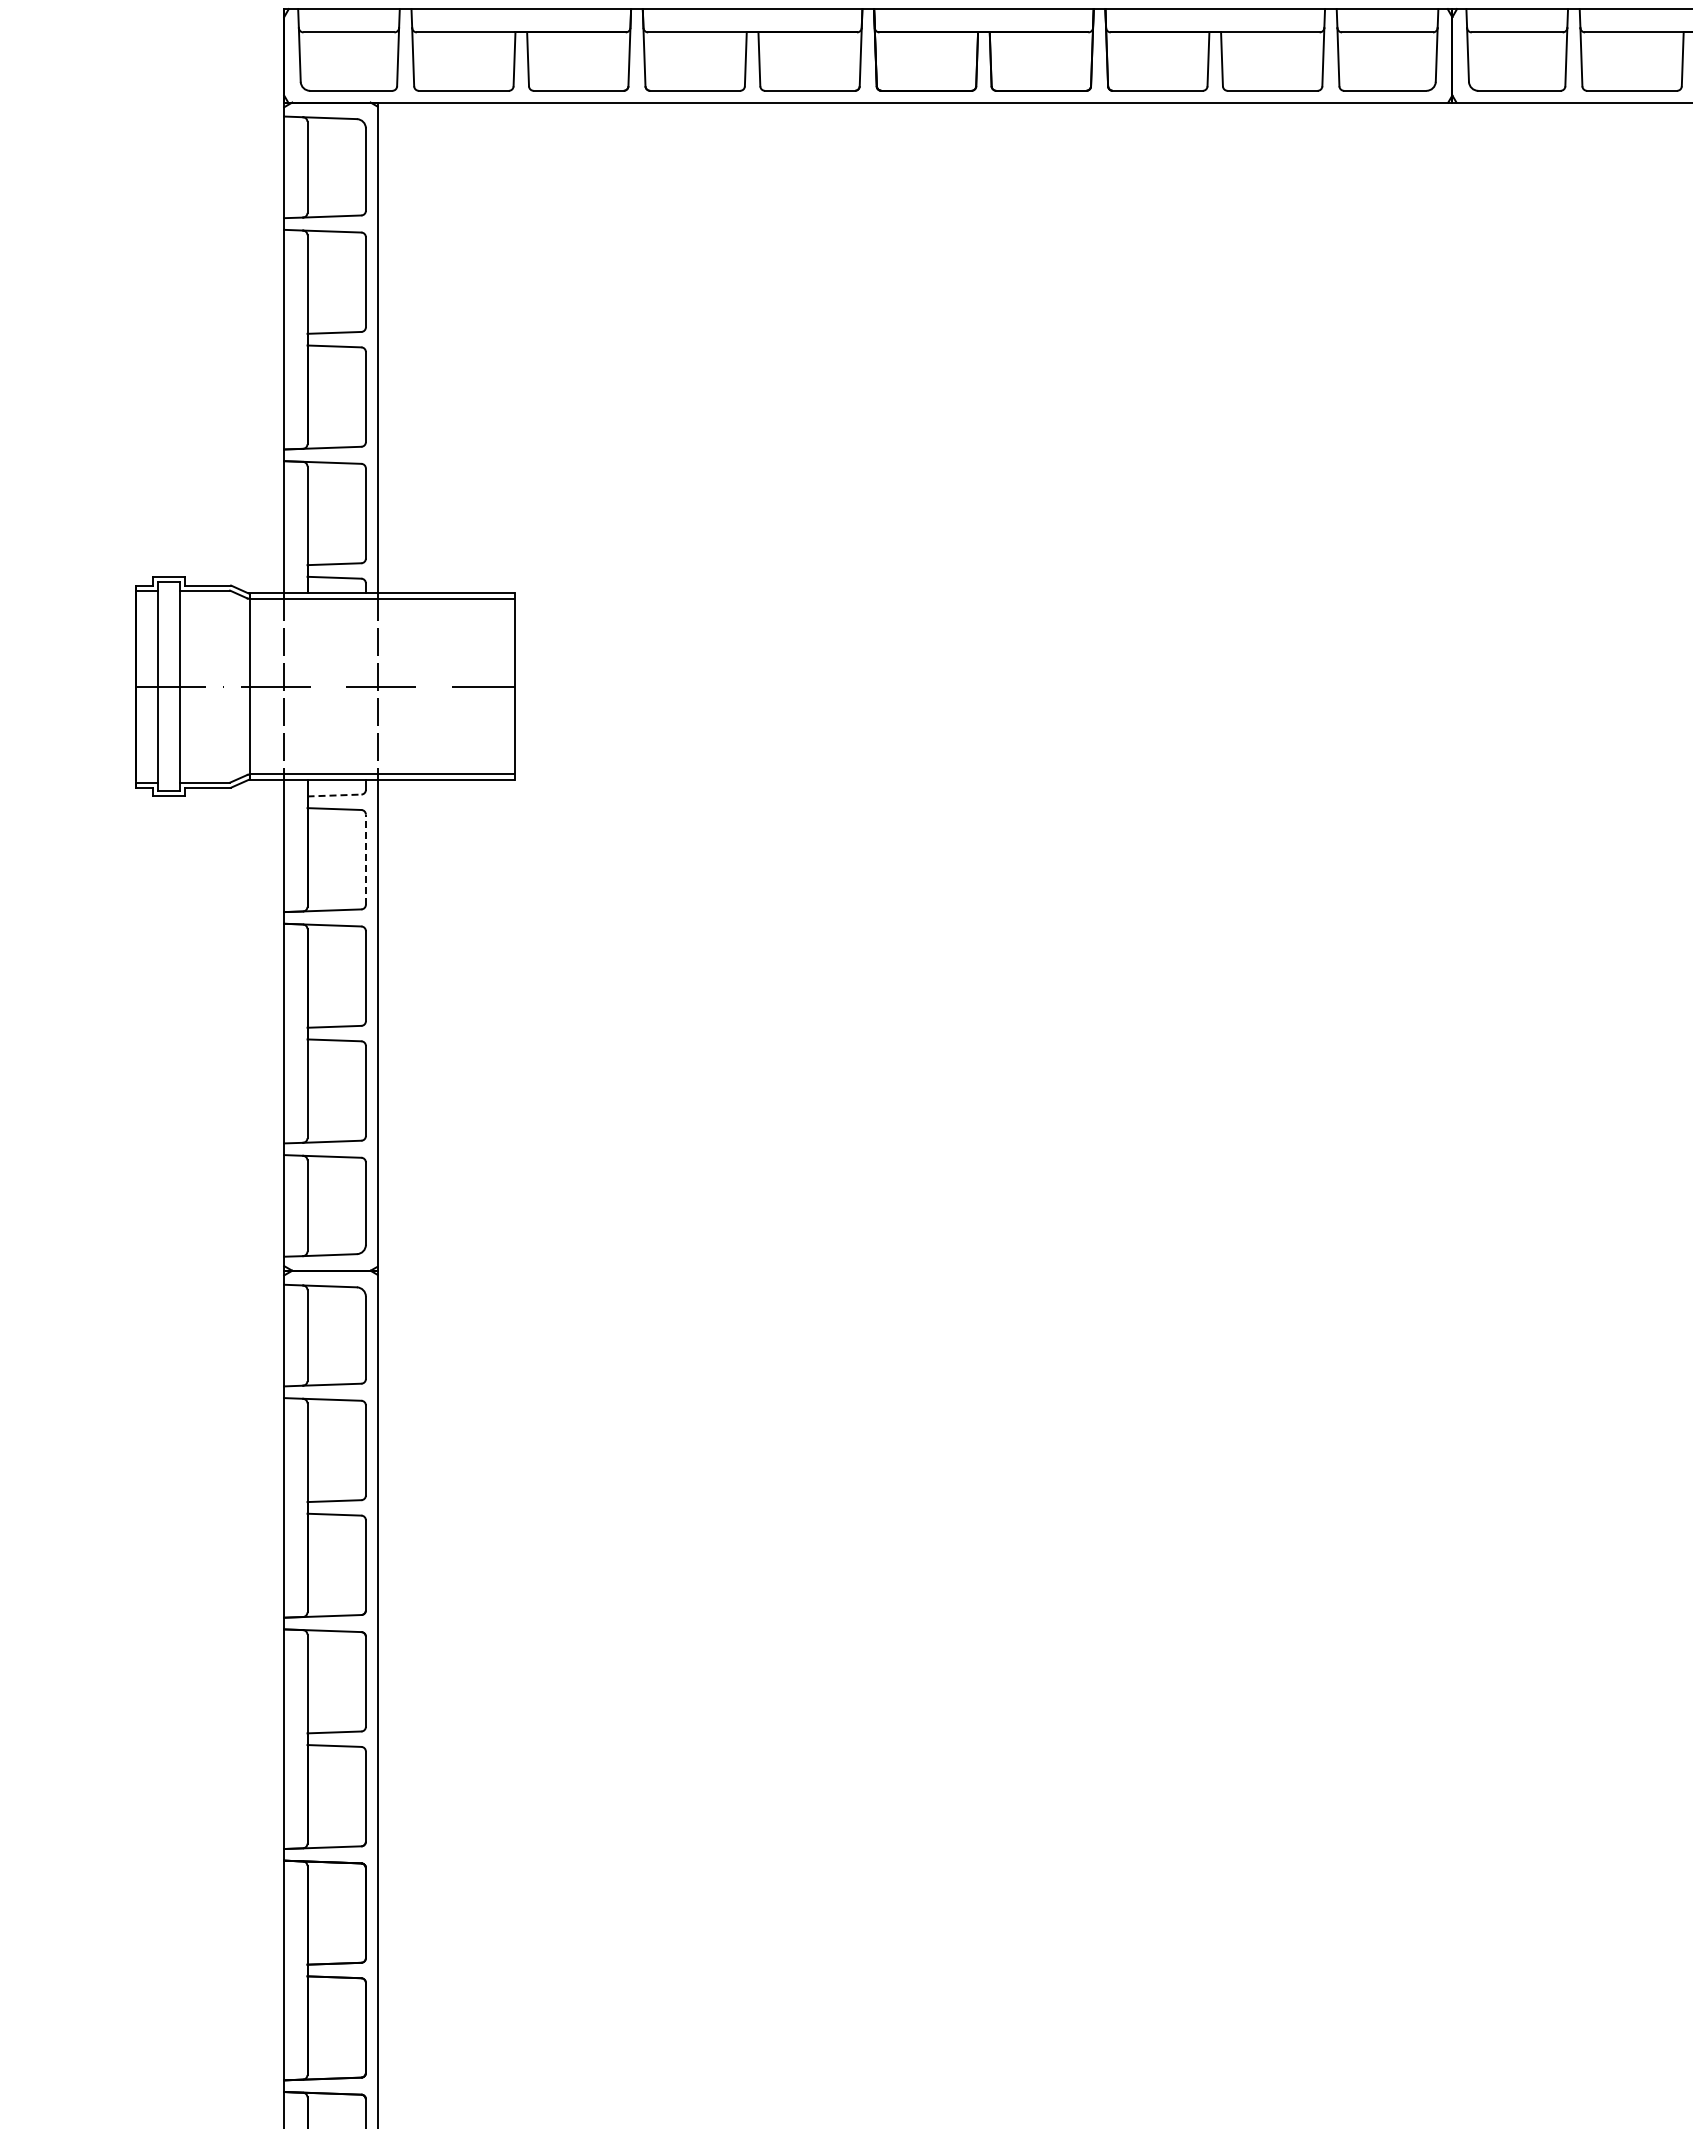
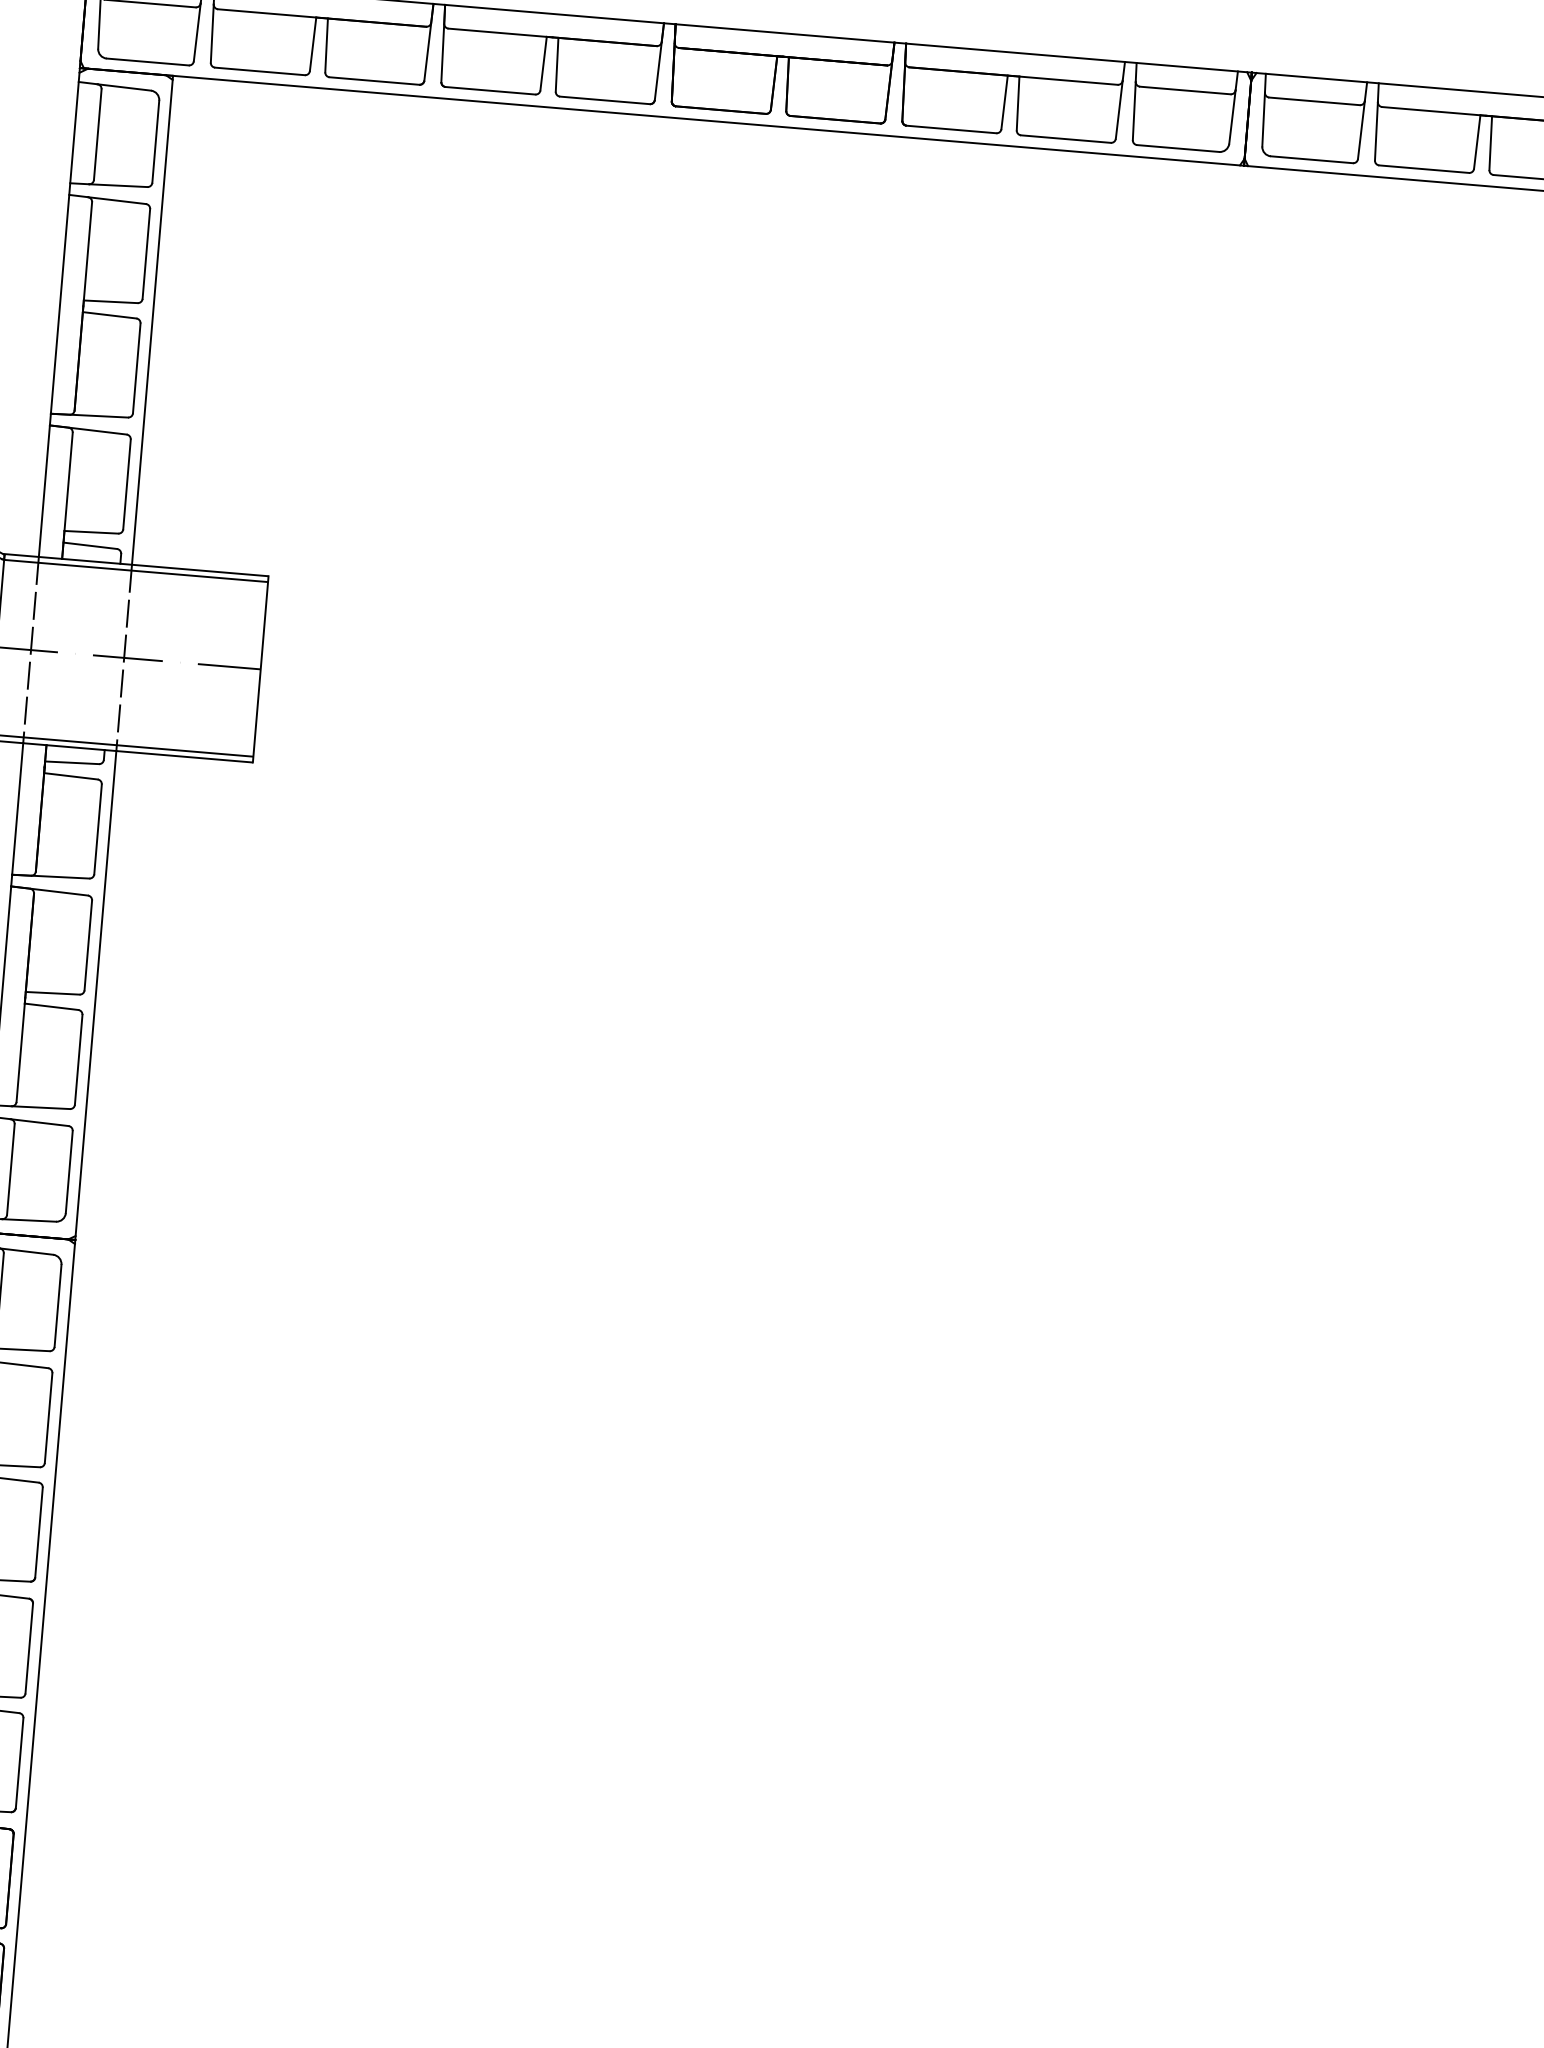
line: (334, 795) -> (72, 762), dashed -> solid
line: (365, 859) -> (97, 829), dashed -> solid

